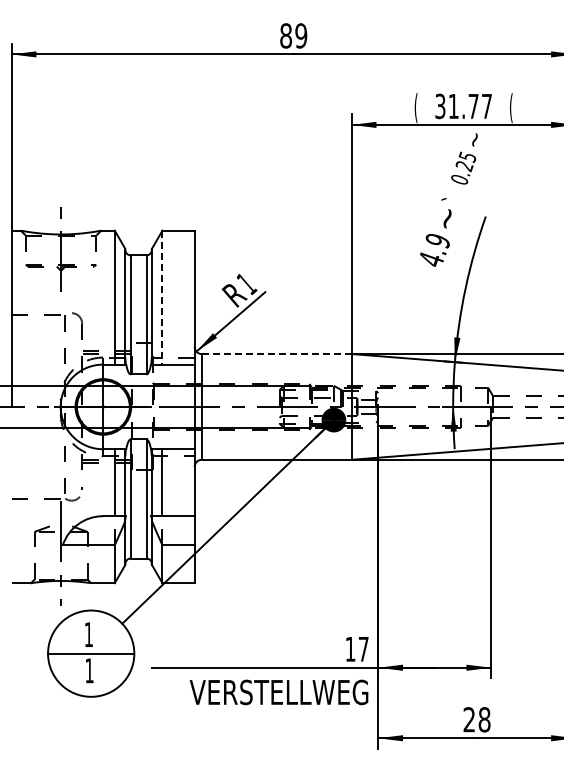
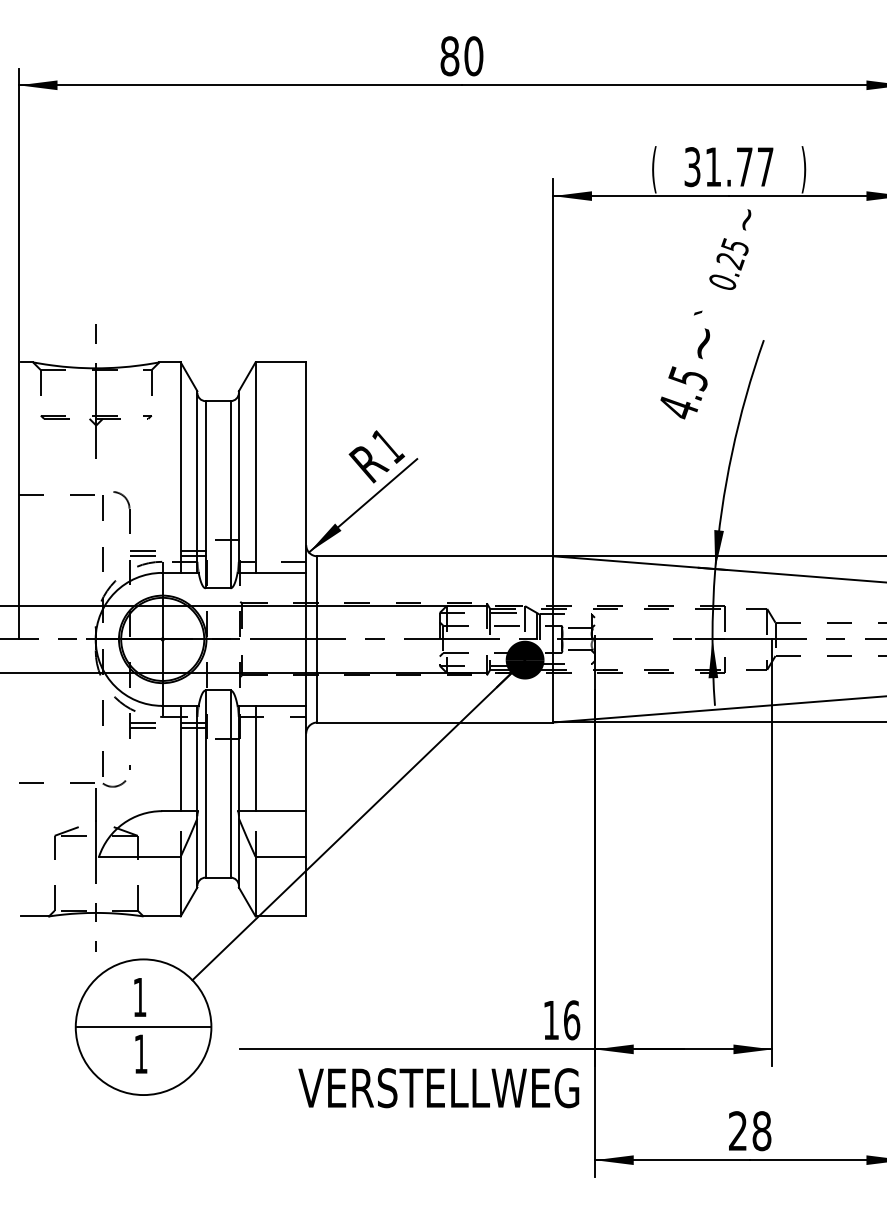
text: (301, 35) -> (474, 55), 89 -> 80
text: (511, 108) -> (804, 170), ( -> )
text: (437, 241) -> (687, 379), 4.9 -> 4.5
line: (162, 297) -> (255, 467), dashed -> solid
line: (277, 354) -> (436, 556), dashed -> solid
text: (363, 648) -> (571, 1019), 17 -> 16

